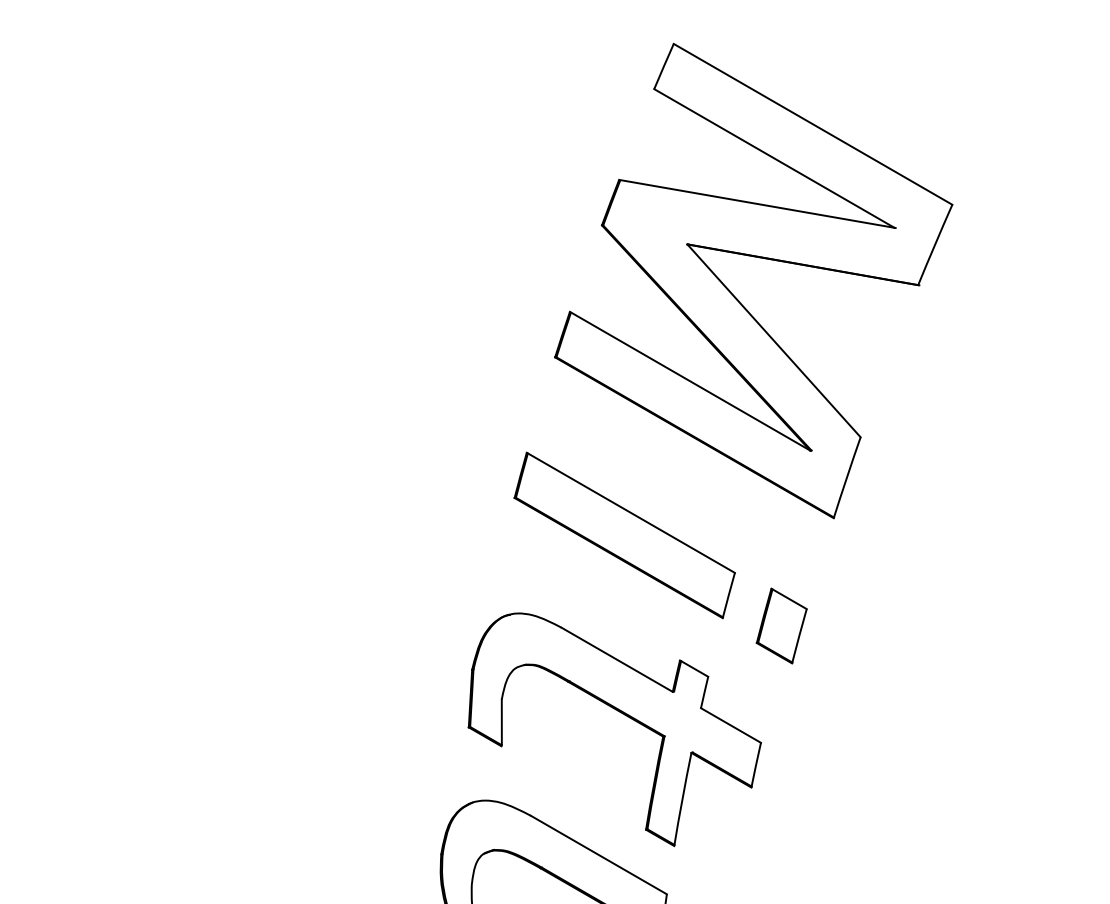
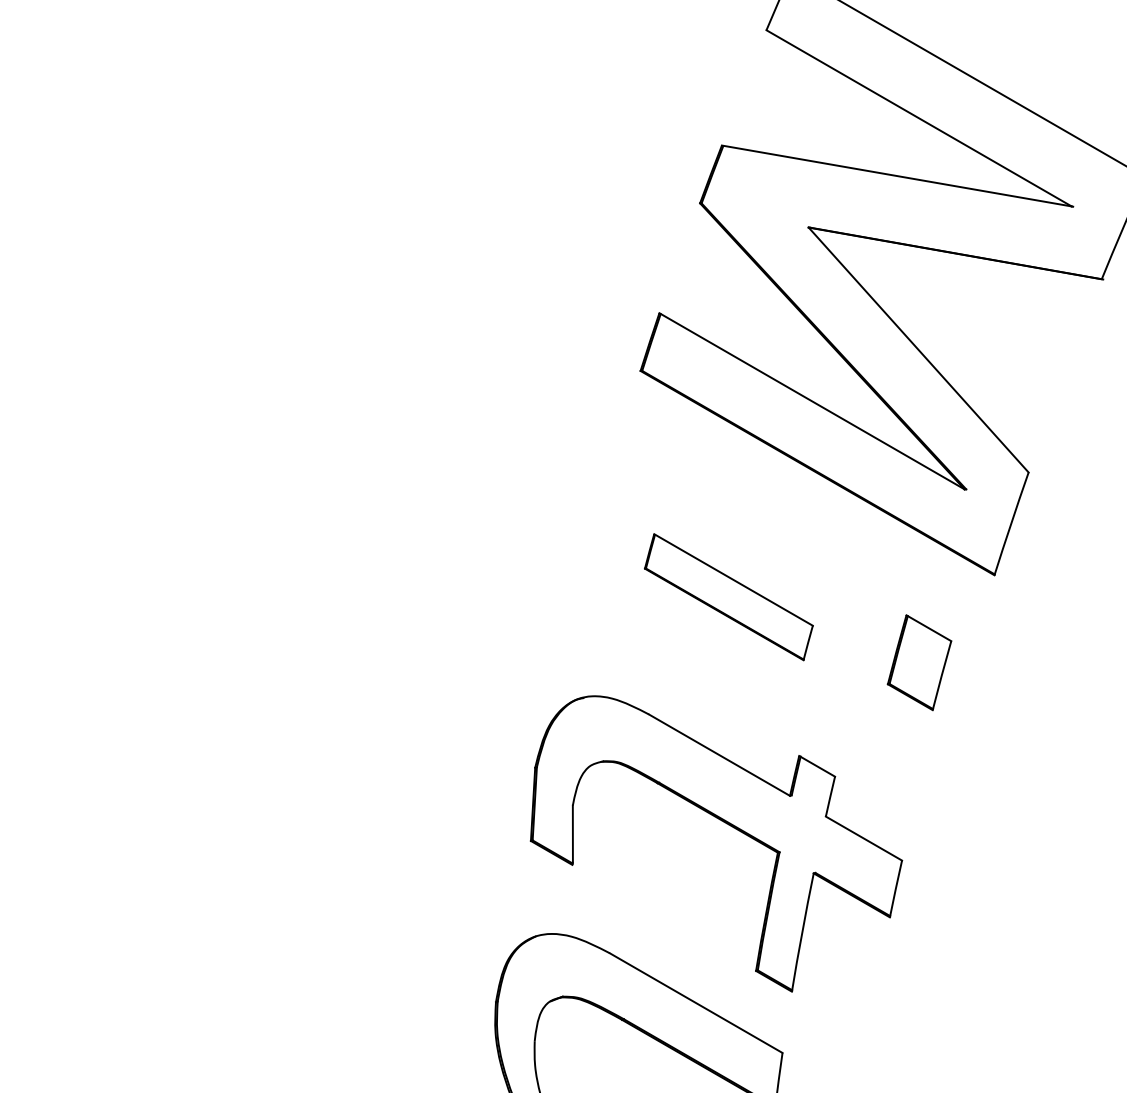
part: (624, 535) -> (728, 597), size x0.6
part: (781, 625) -> (919, 662), moved

